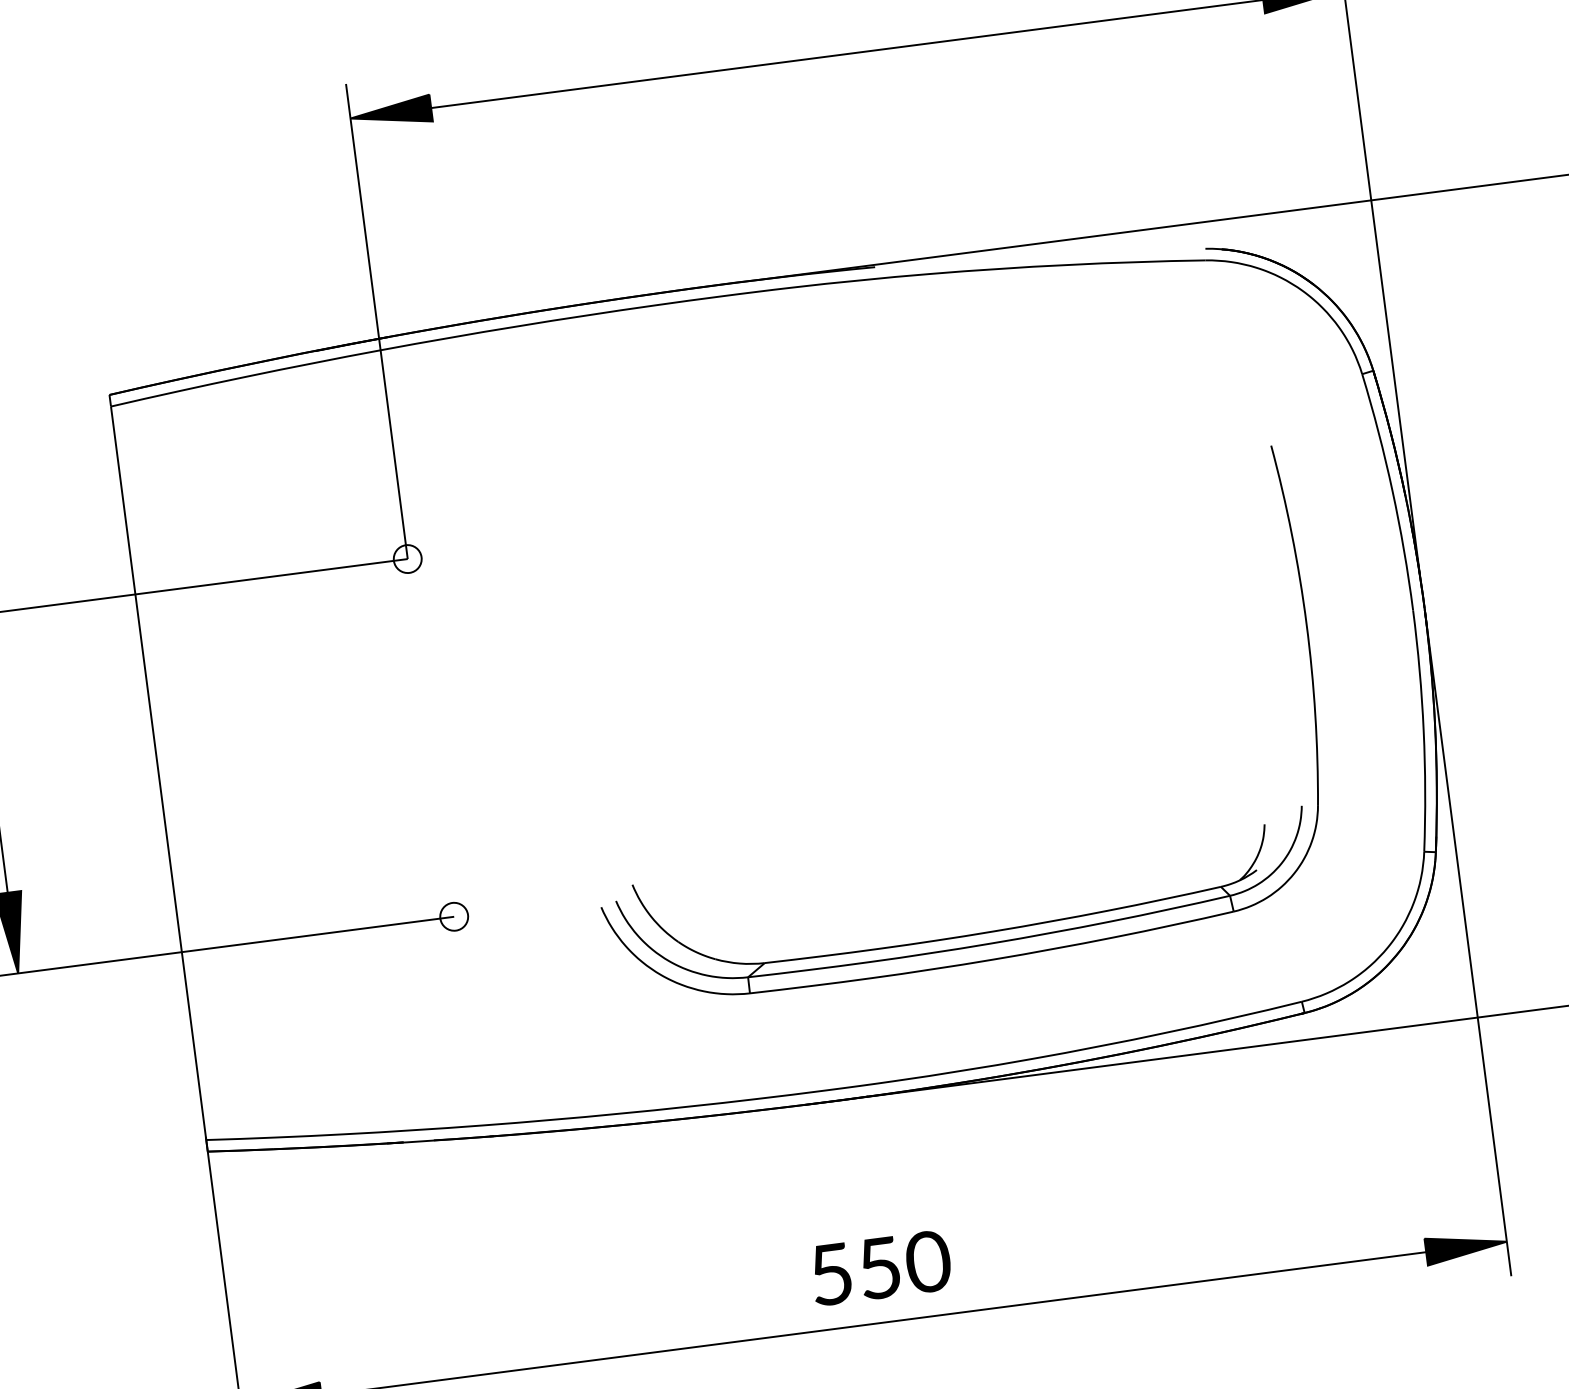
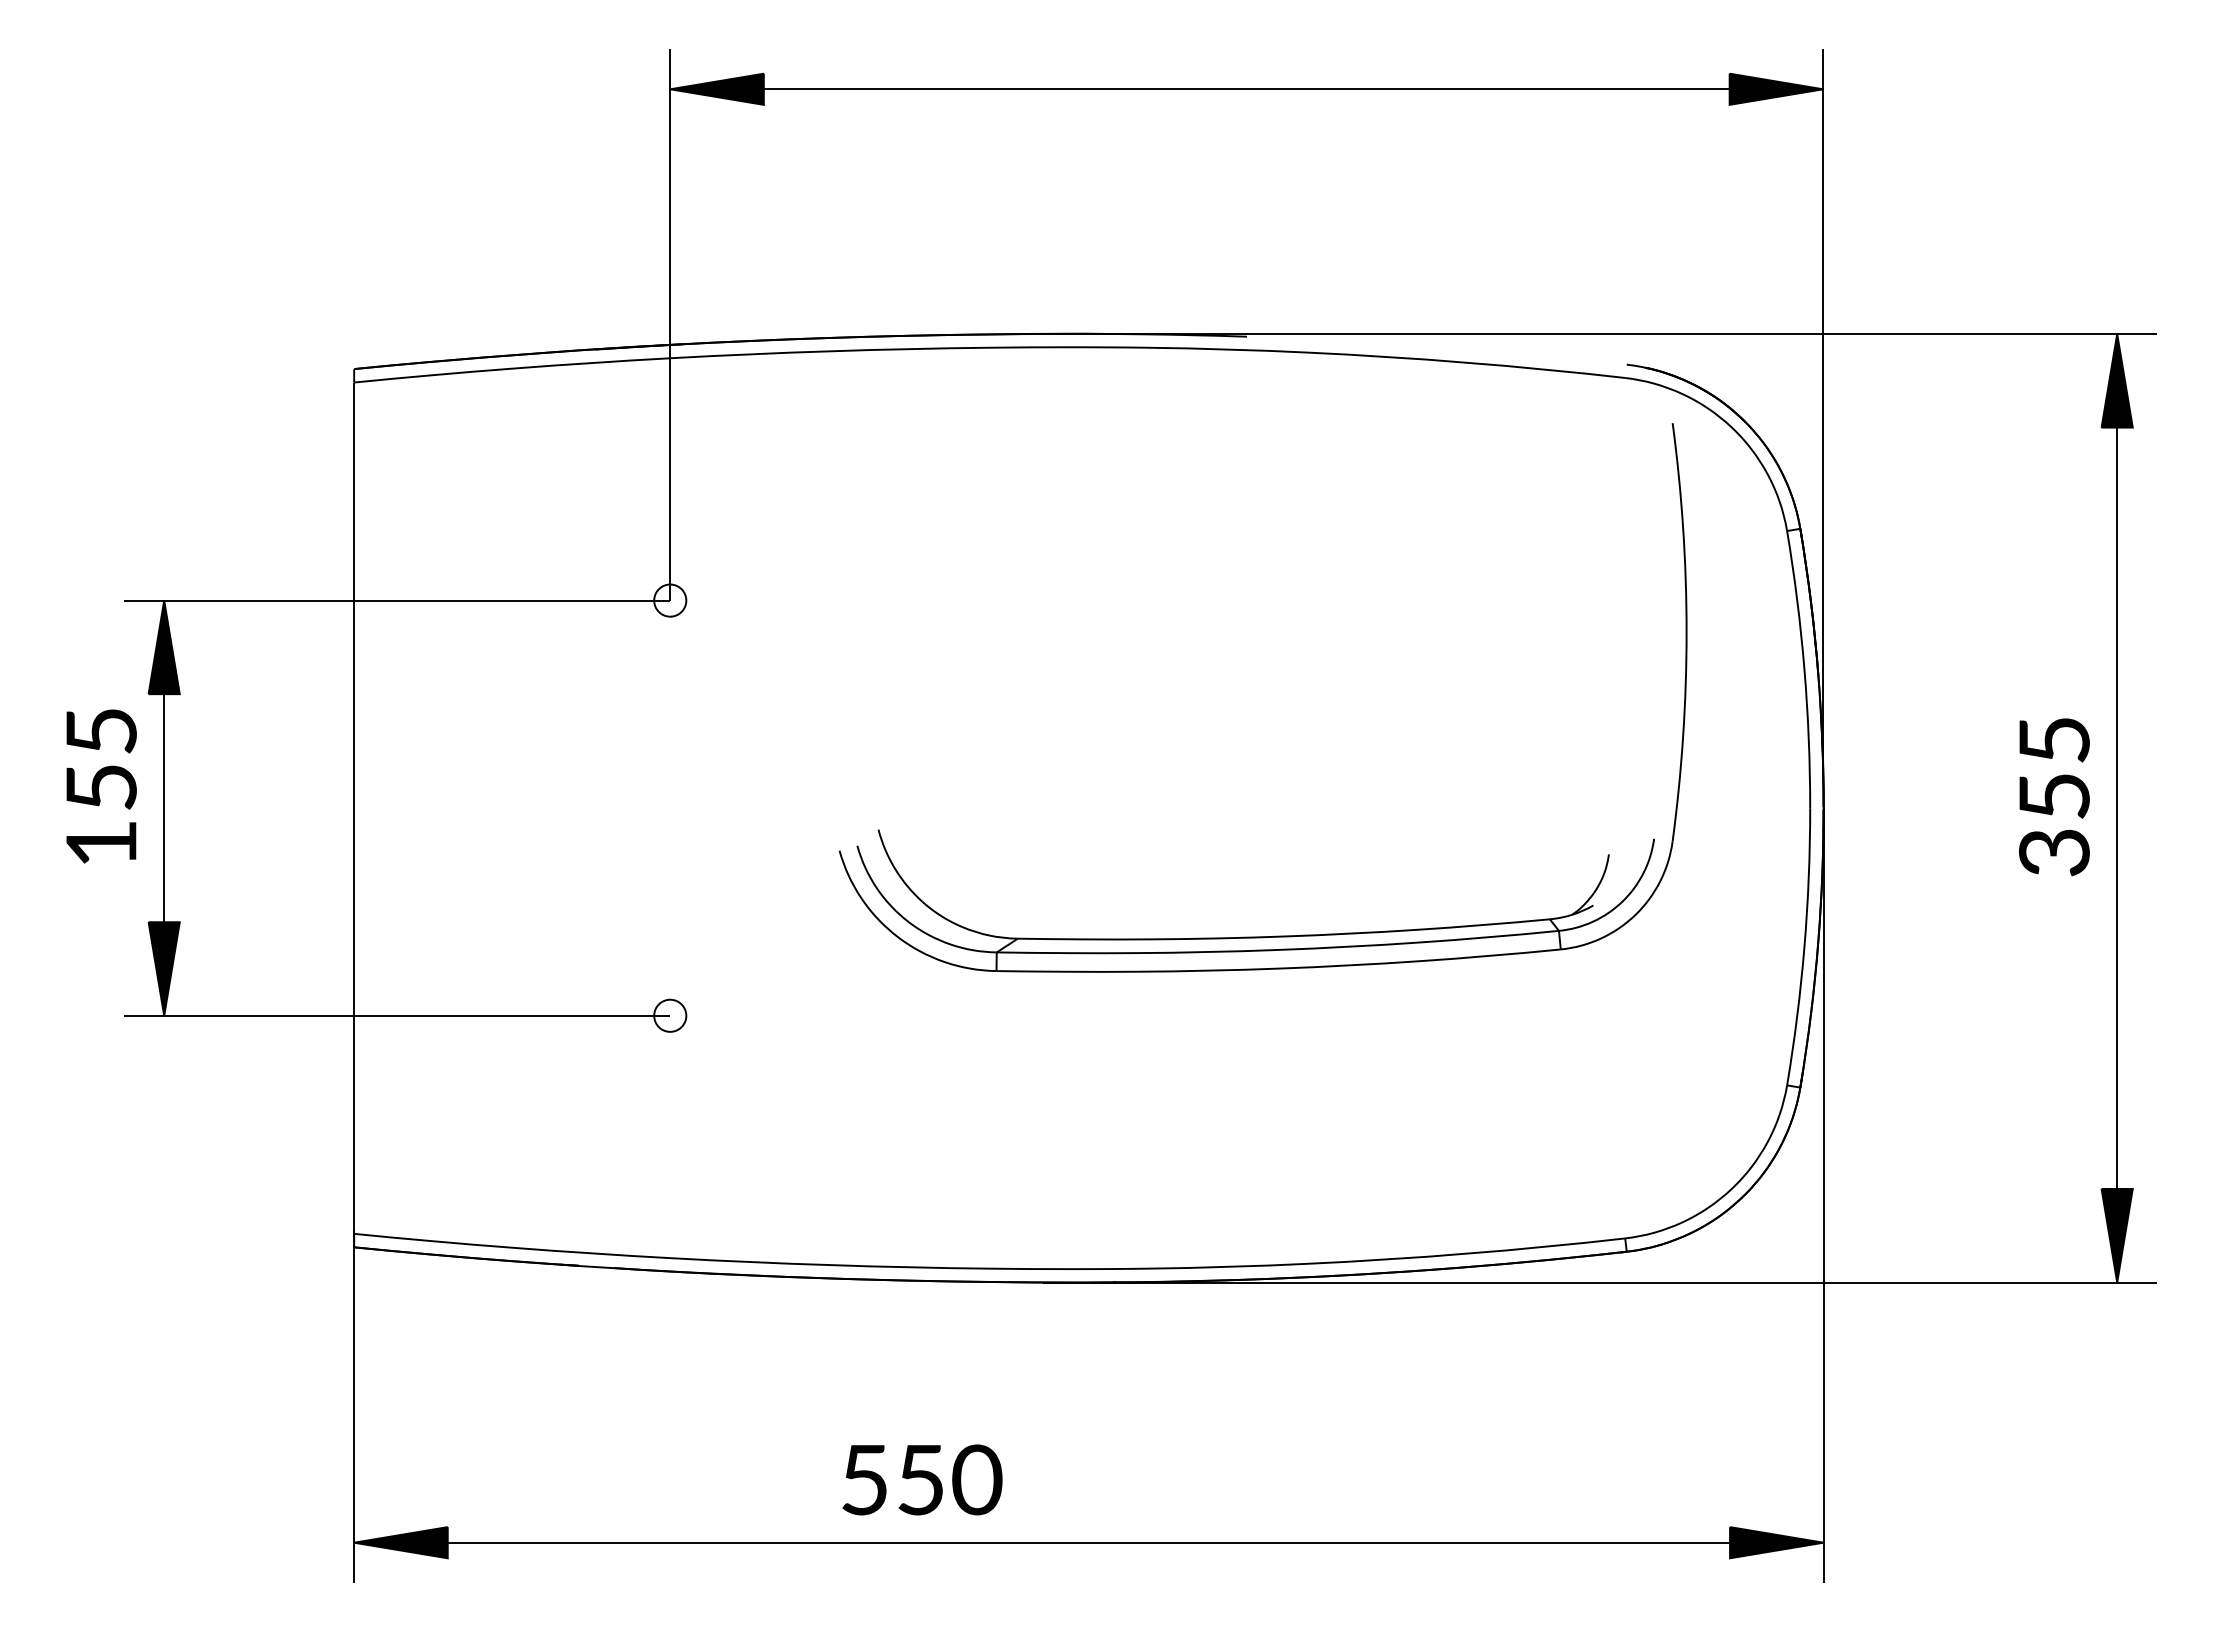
part: (985, 931) -> (1274, 935), moved
text: (881, 1267) -> (922, 1479), moved

